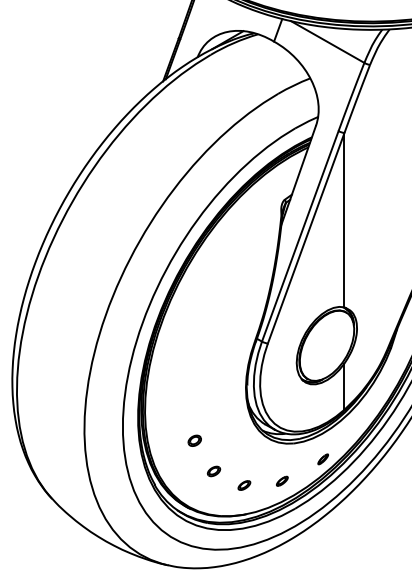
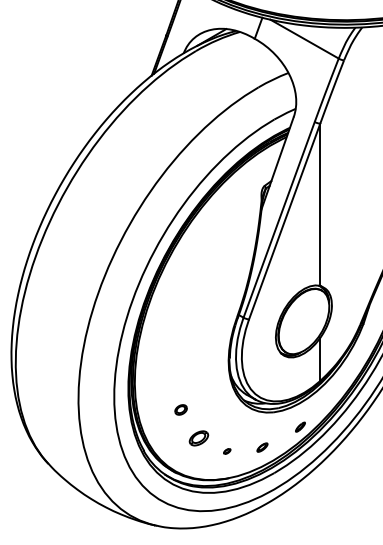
part: (213, 471) -> (198, 438), size x1.6
part: (244, 485) -> (227, 451), size x0.6

